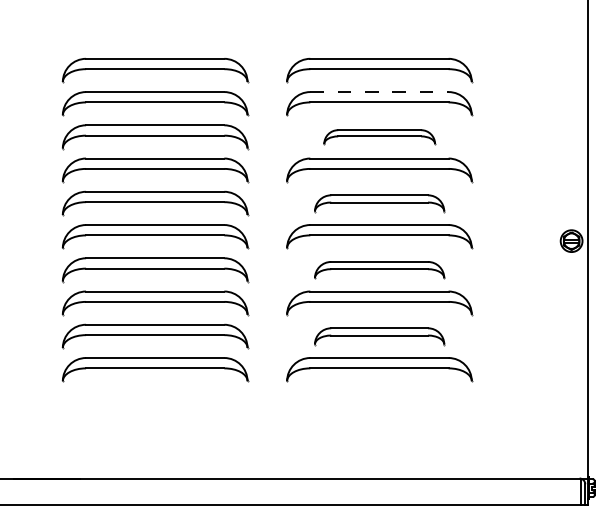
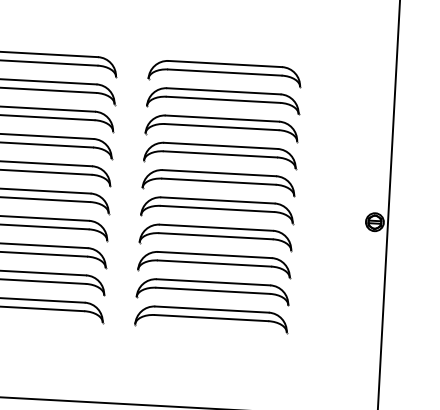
line: (379, 92) -> (223, 91), dashed -> solid
part: (379, 137) -> (221, 128), size x1.67
part: (379, 203) -> (218, 182), size x1.43
part: (379, 270) -> (215, 237), size x1.43
part: (379, 336) -> (213, 291), size x1.43

